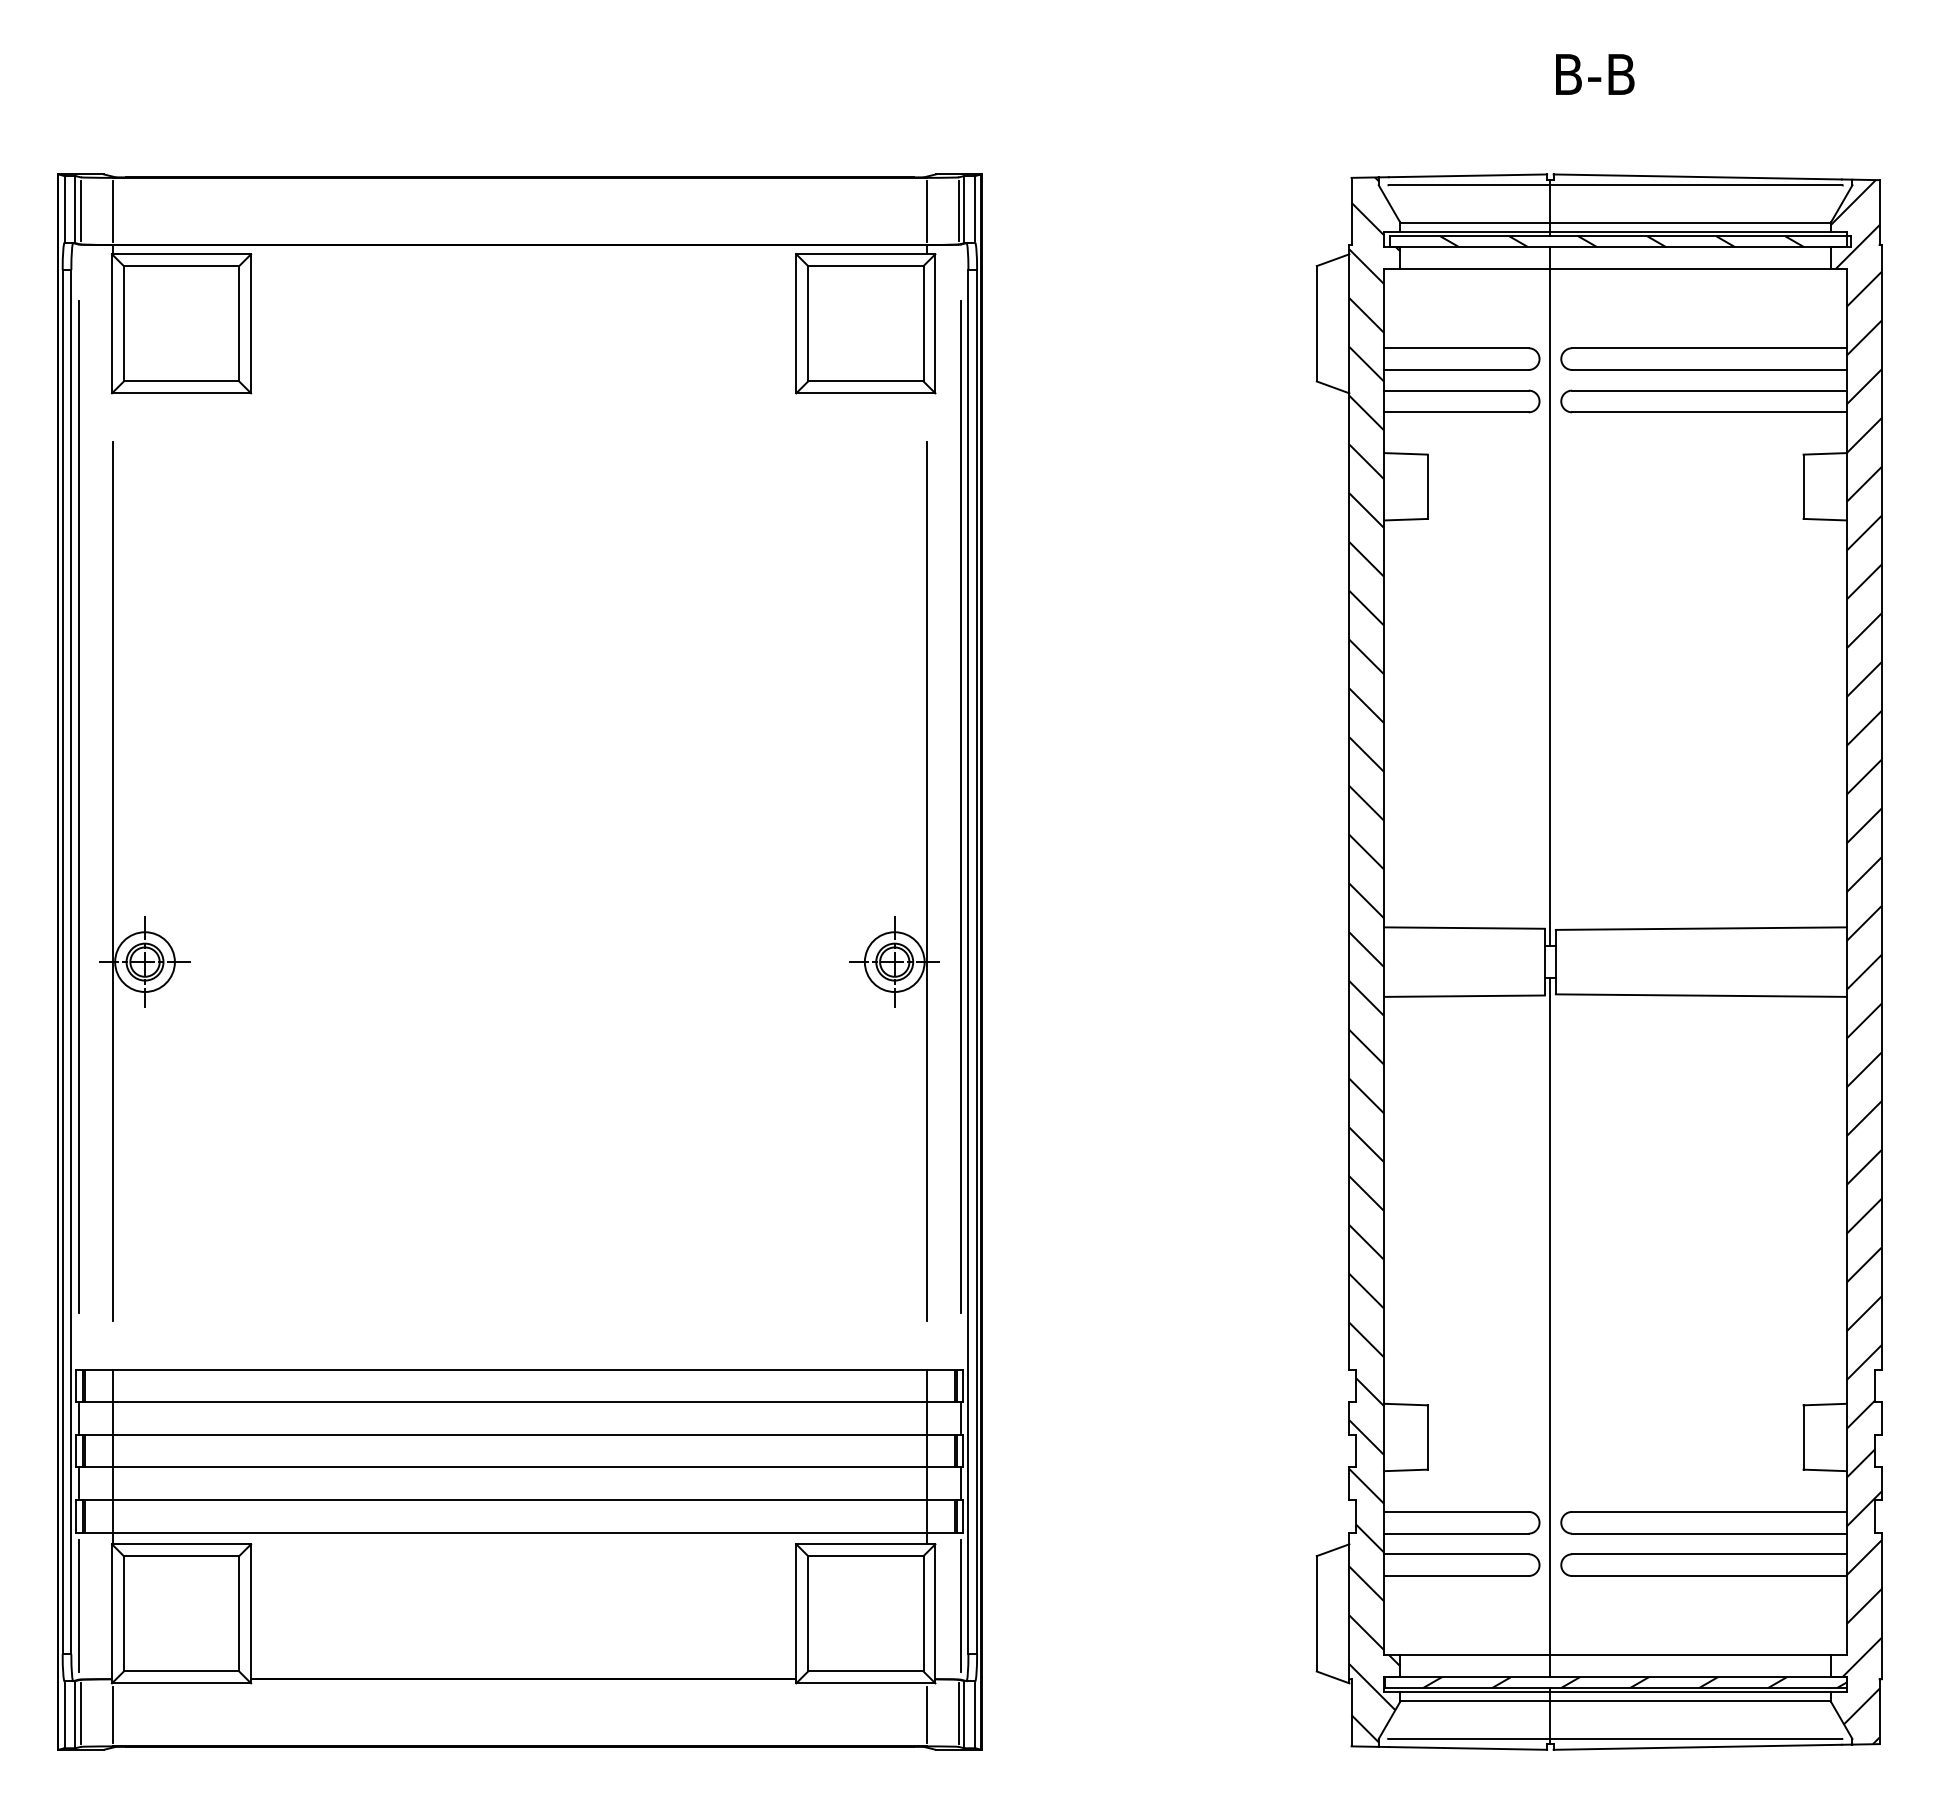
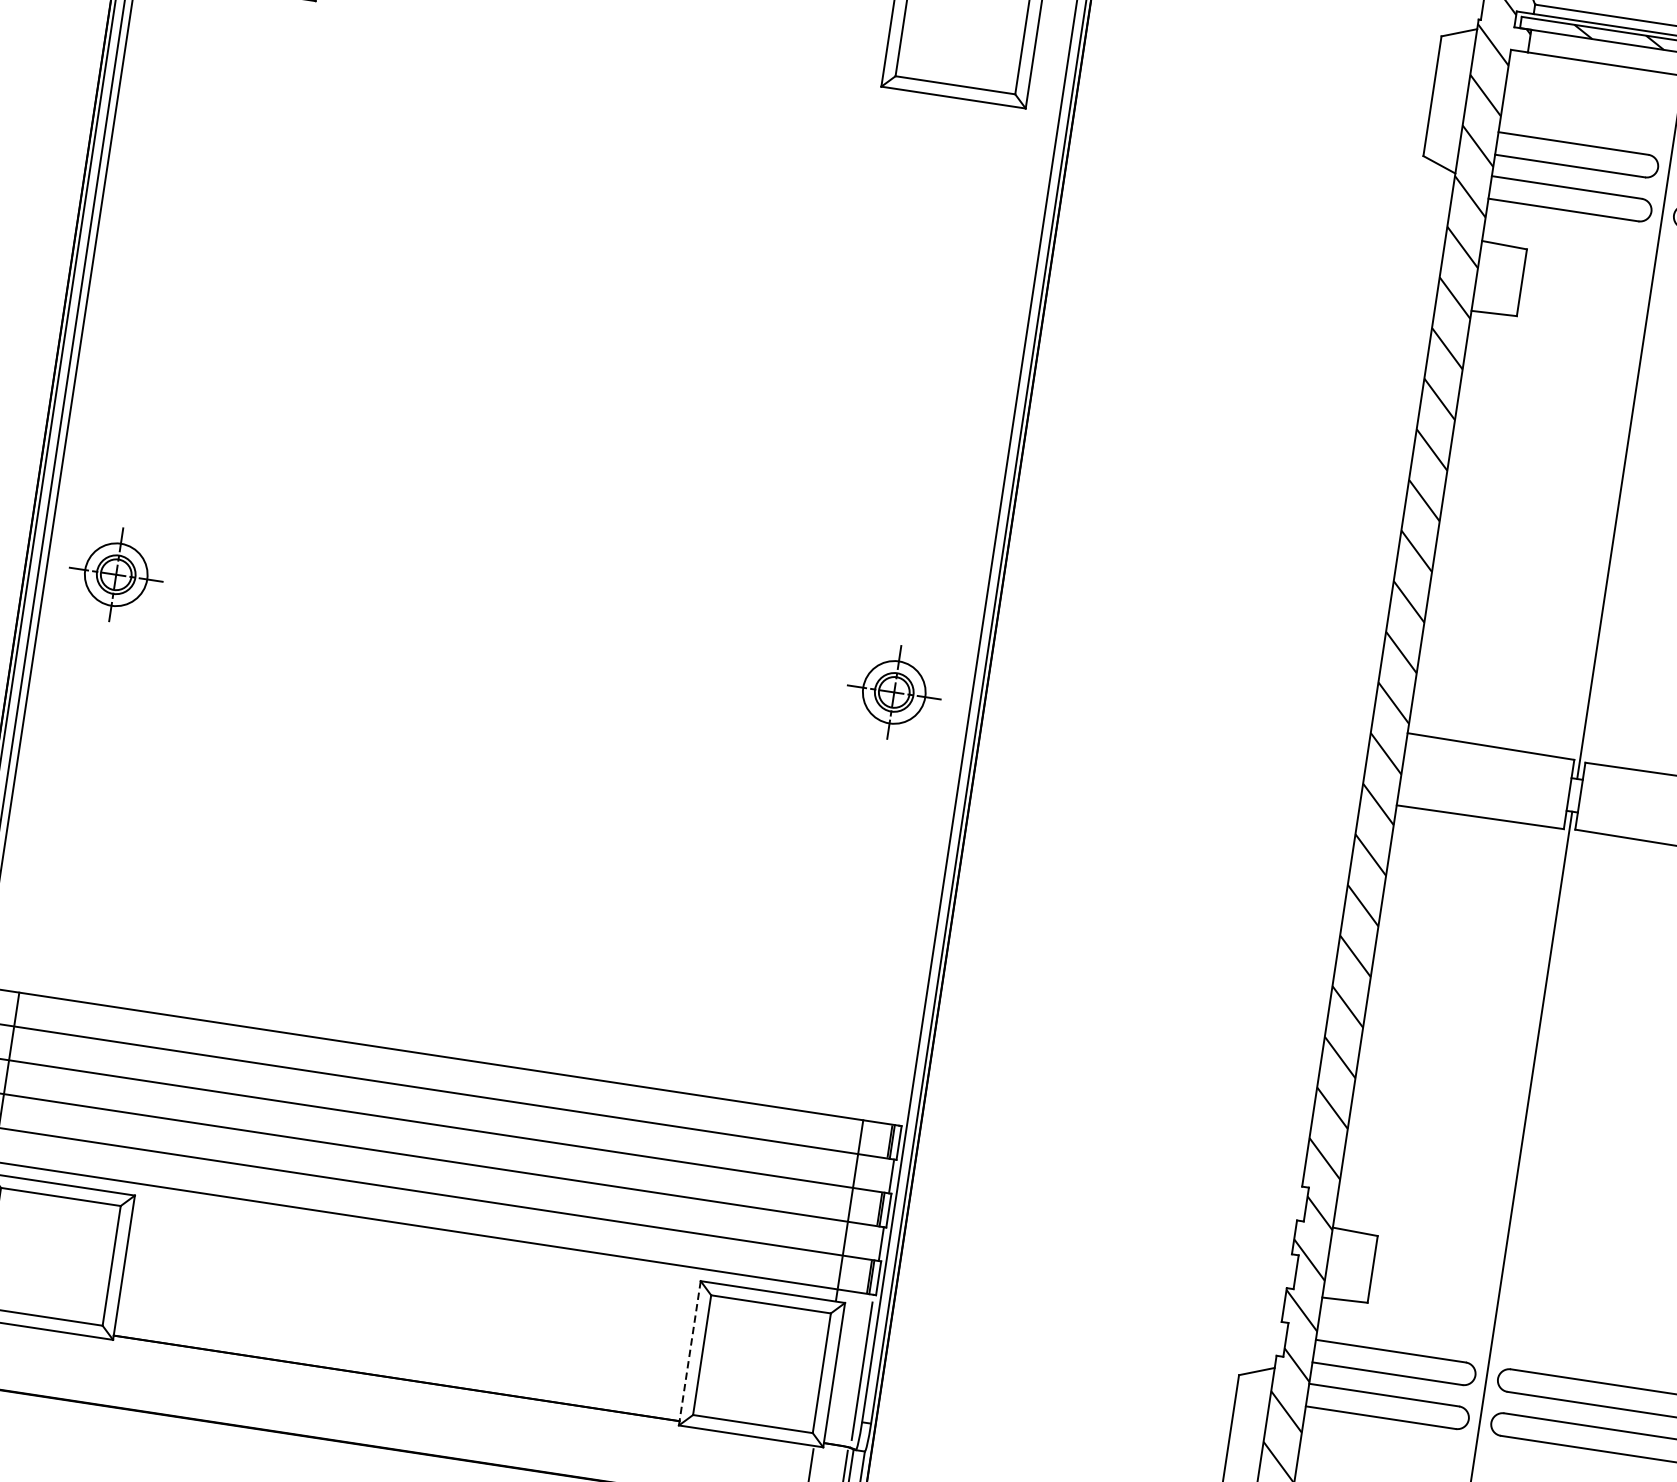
line: (961, 806) -> (987, 541), removed
line: (113, 881) -> (96, 486), removed
line: (926, 881) -> (939, 613), removed
line: (796, 1613) -> (690, 1353), solid -> dashed

